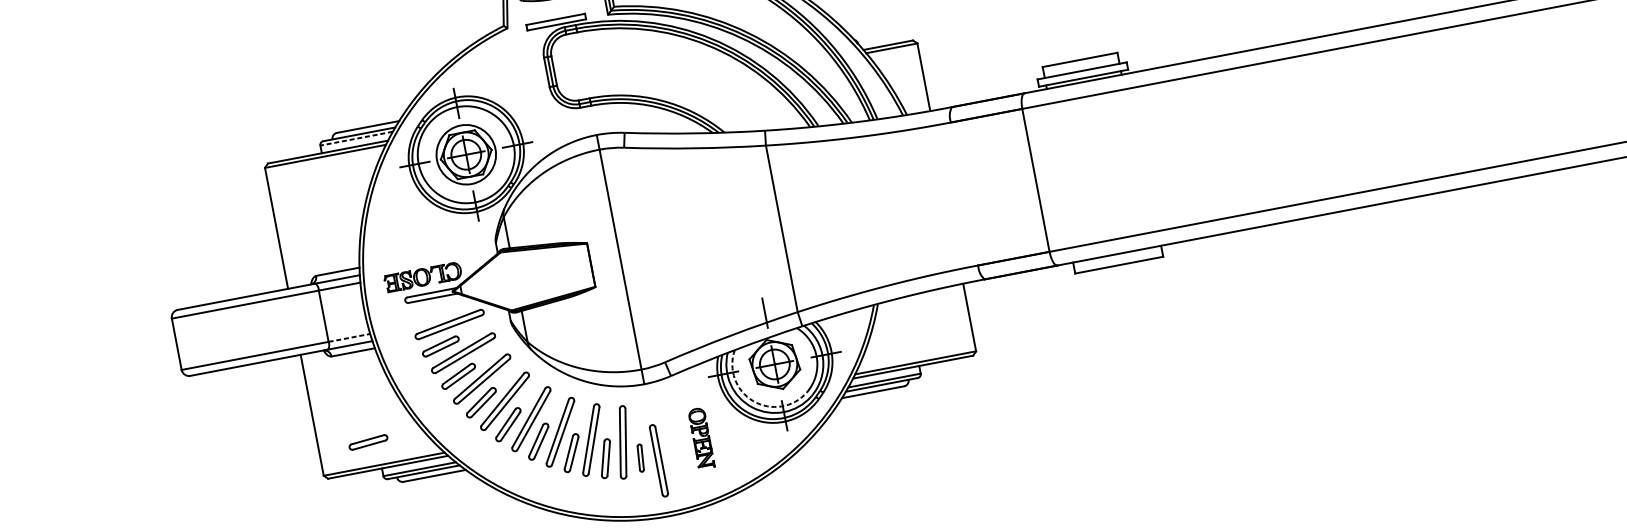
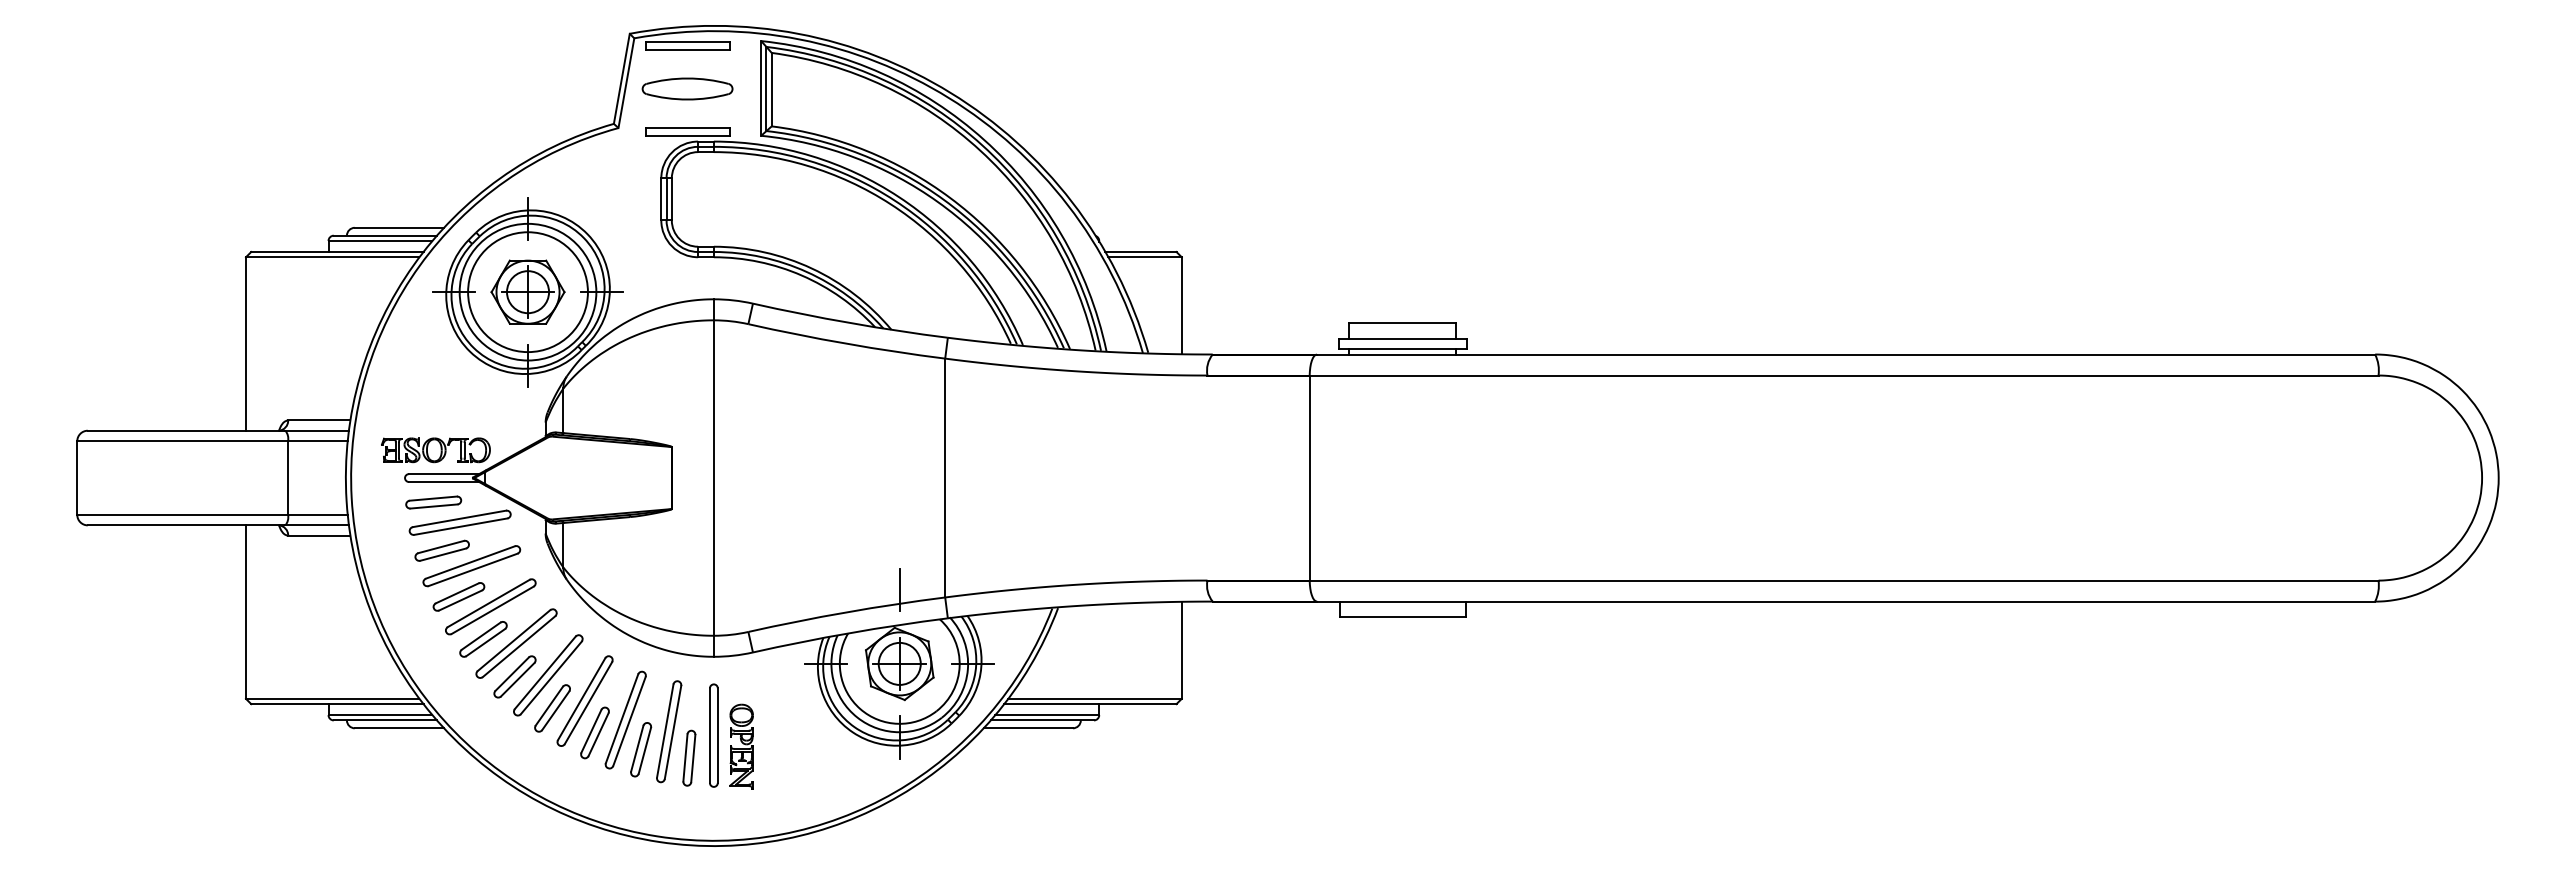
line: (356, 138) -> (380, 240), dashed -> solid
circle: (465, 155) -> (527, 292), size x1.43
line: (349, 337) -> (317, 514), dashed -> solid
arc: (753, 400) -> (860, 708), dashed -> solid
part: (701, 438) -> (741, 746), moved
part: (368, 442) -> (433, 502), moved
part: (640, 457) -> (689, 757), size x1.43
part: (658, 460) -> (713, 735), moved

